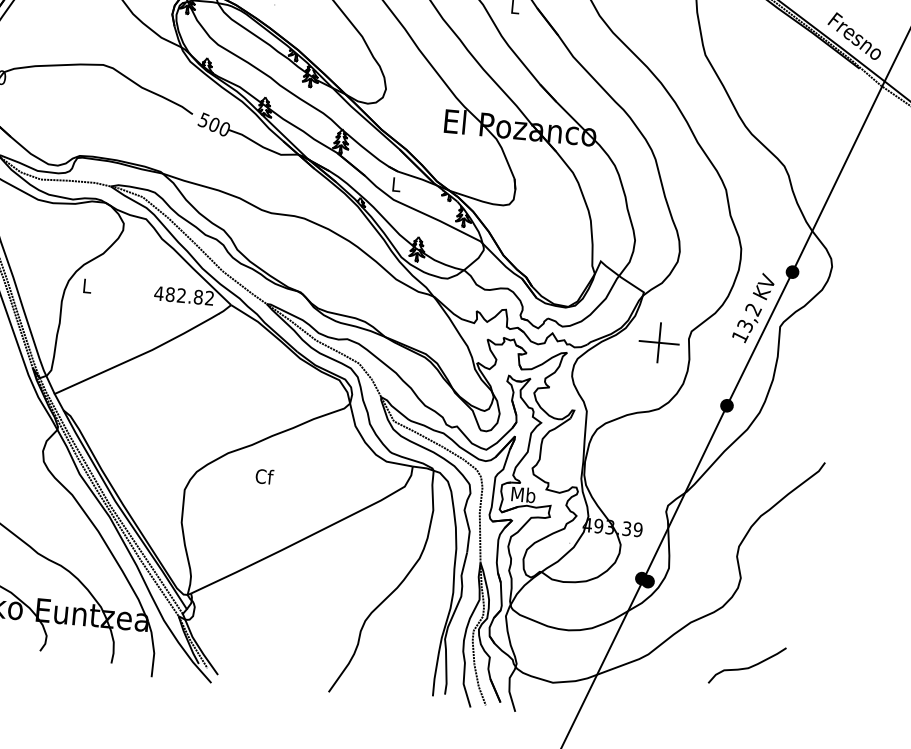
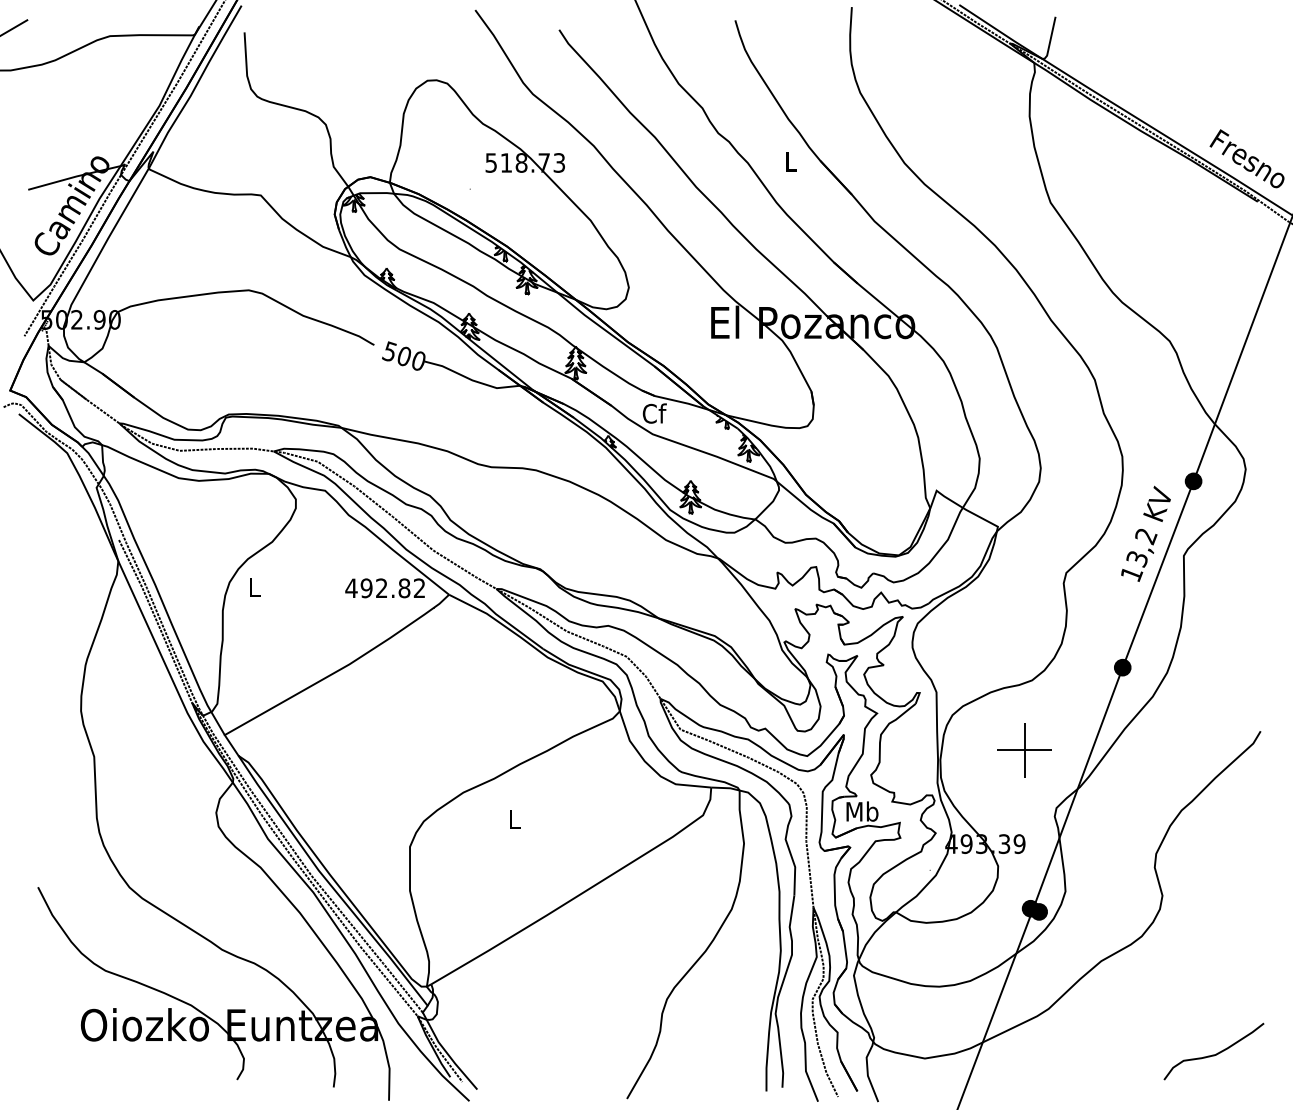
text: (396, 184) -> (654, 413), L -> Cf
text: (170, 294) -> (366, 588), 482.82 -> 492.82
part: (659, 343) -> (1024, 750), moved
text: (265, 476) -> (515, 819), Cf -> L
curve: (746, 667) -> (1213, 1054), moved

